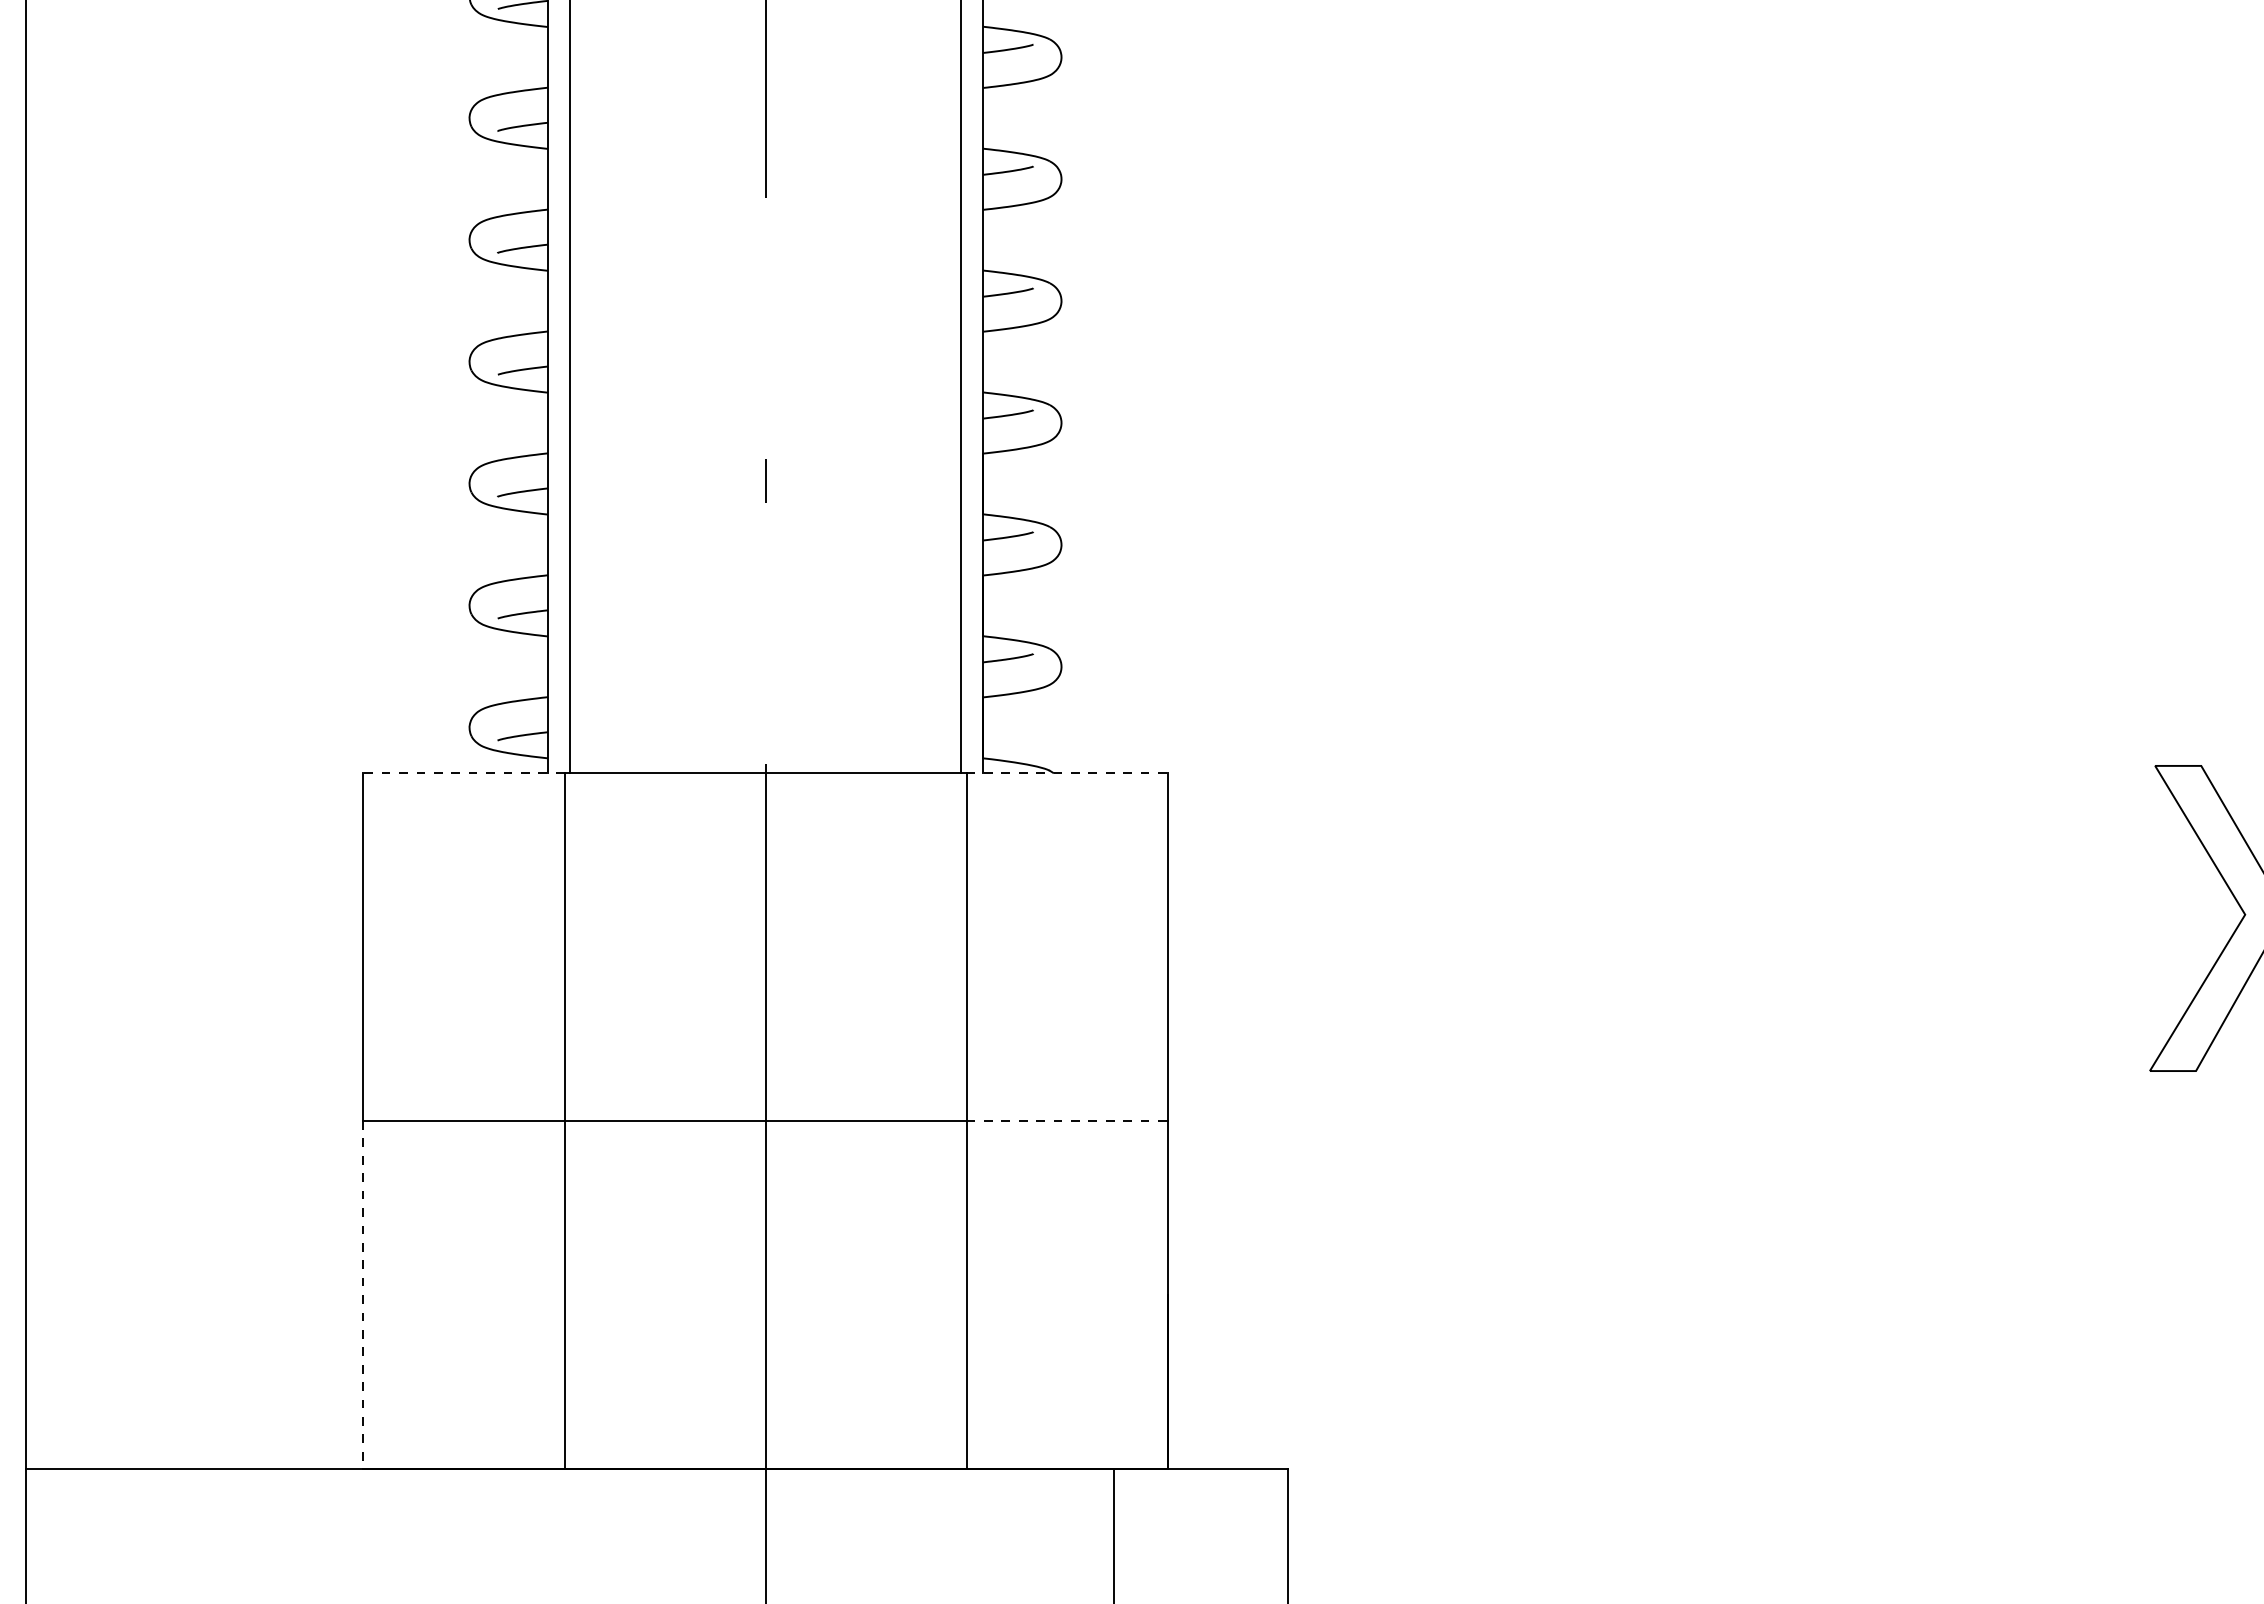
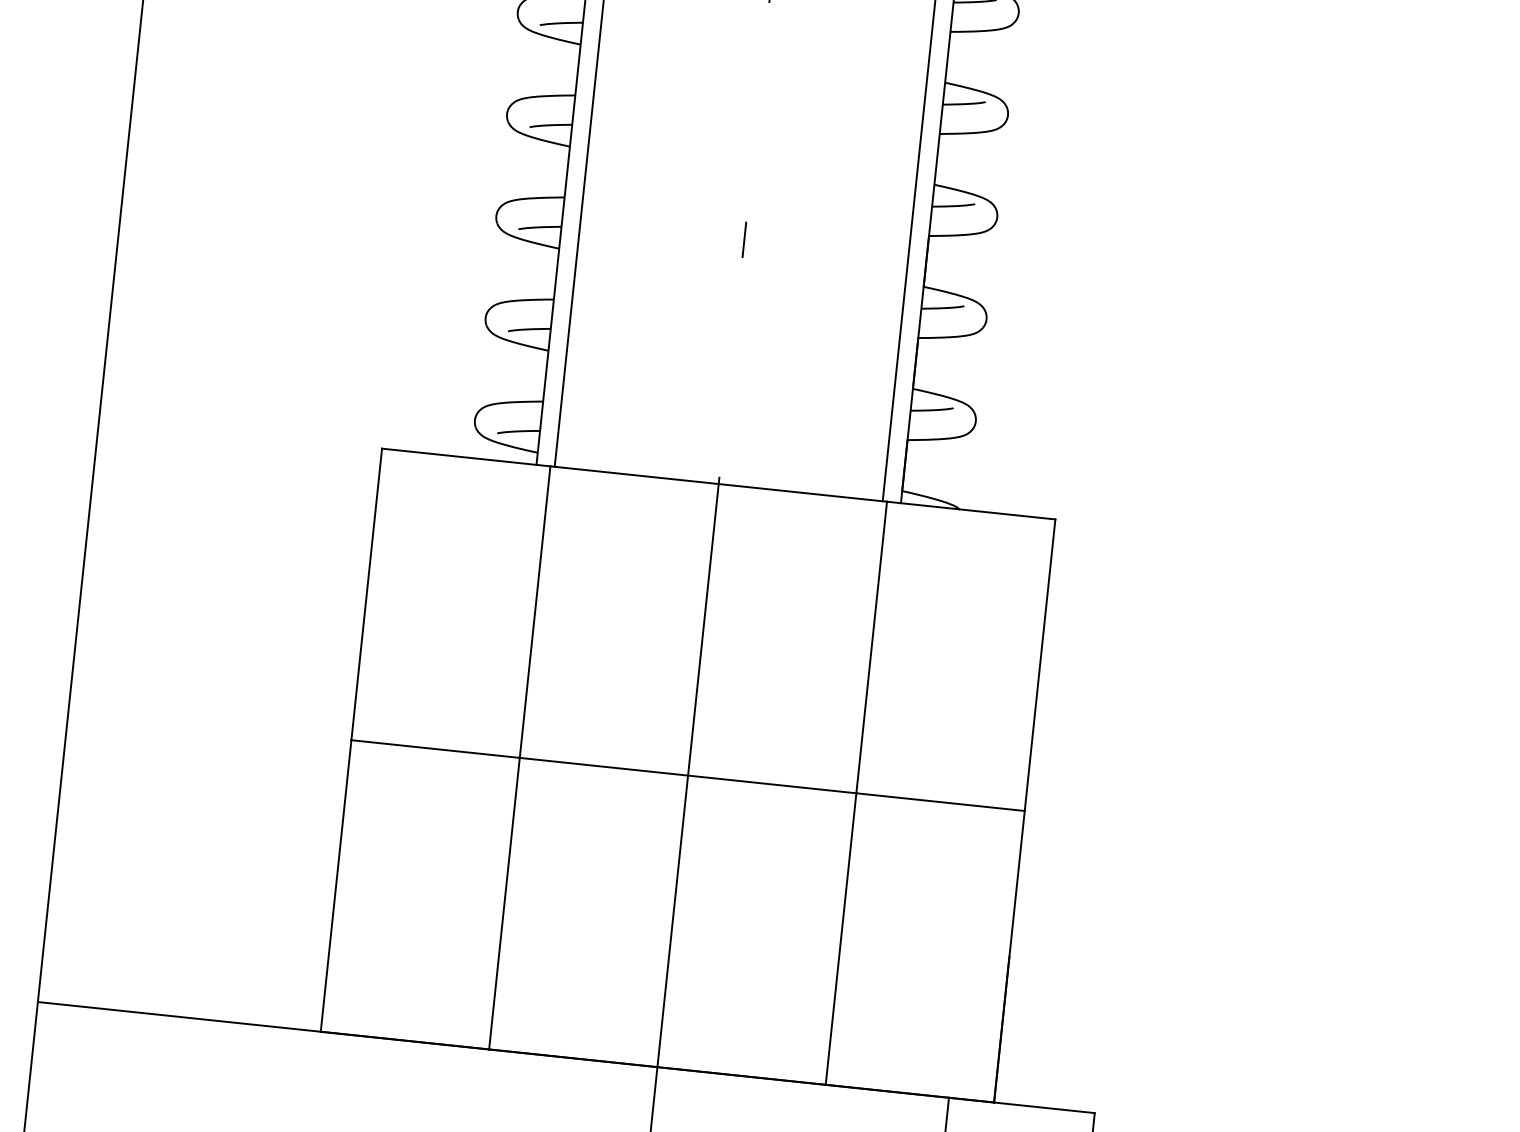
line: (463, 772) -> (465, 457), dashed -> solid
line: (1067, 772) -> (971, 510), dashed -> solid
line: (1067, 1121) -> (940, 802), dashed -> solid
line: (363, 1295) -> (336, 886), dashed -> solid

